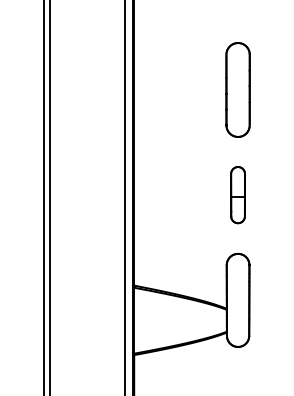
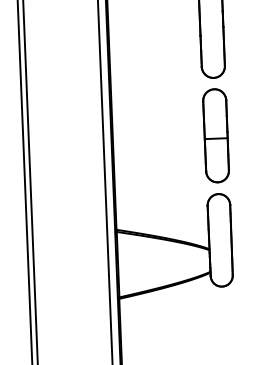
part: (237, 194) -> (215, 135), size x1.67

